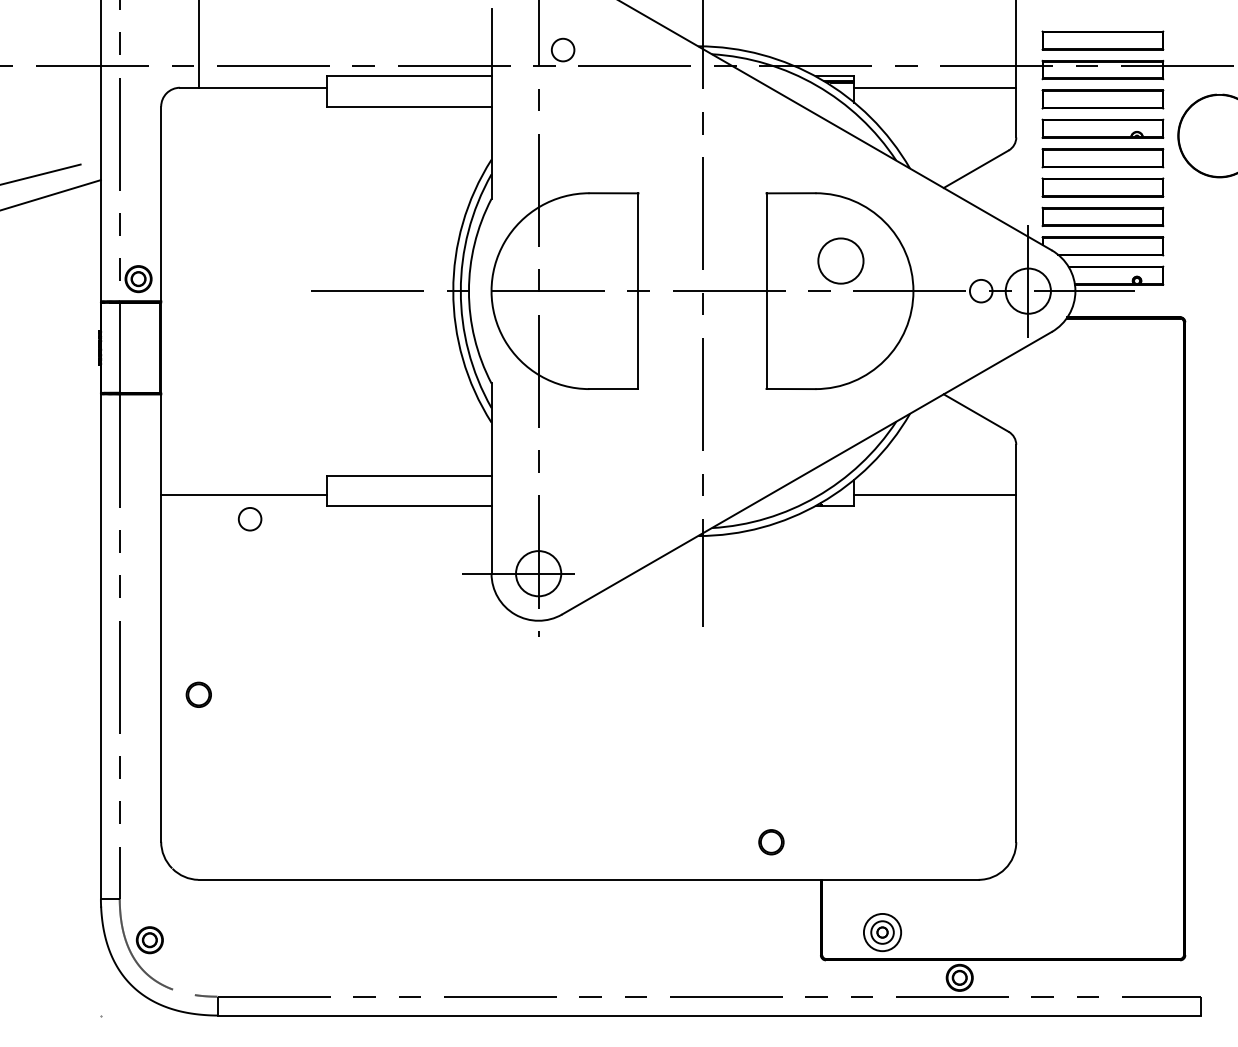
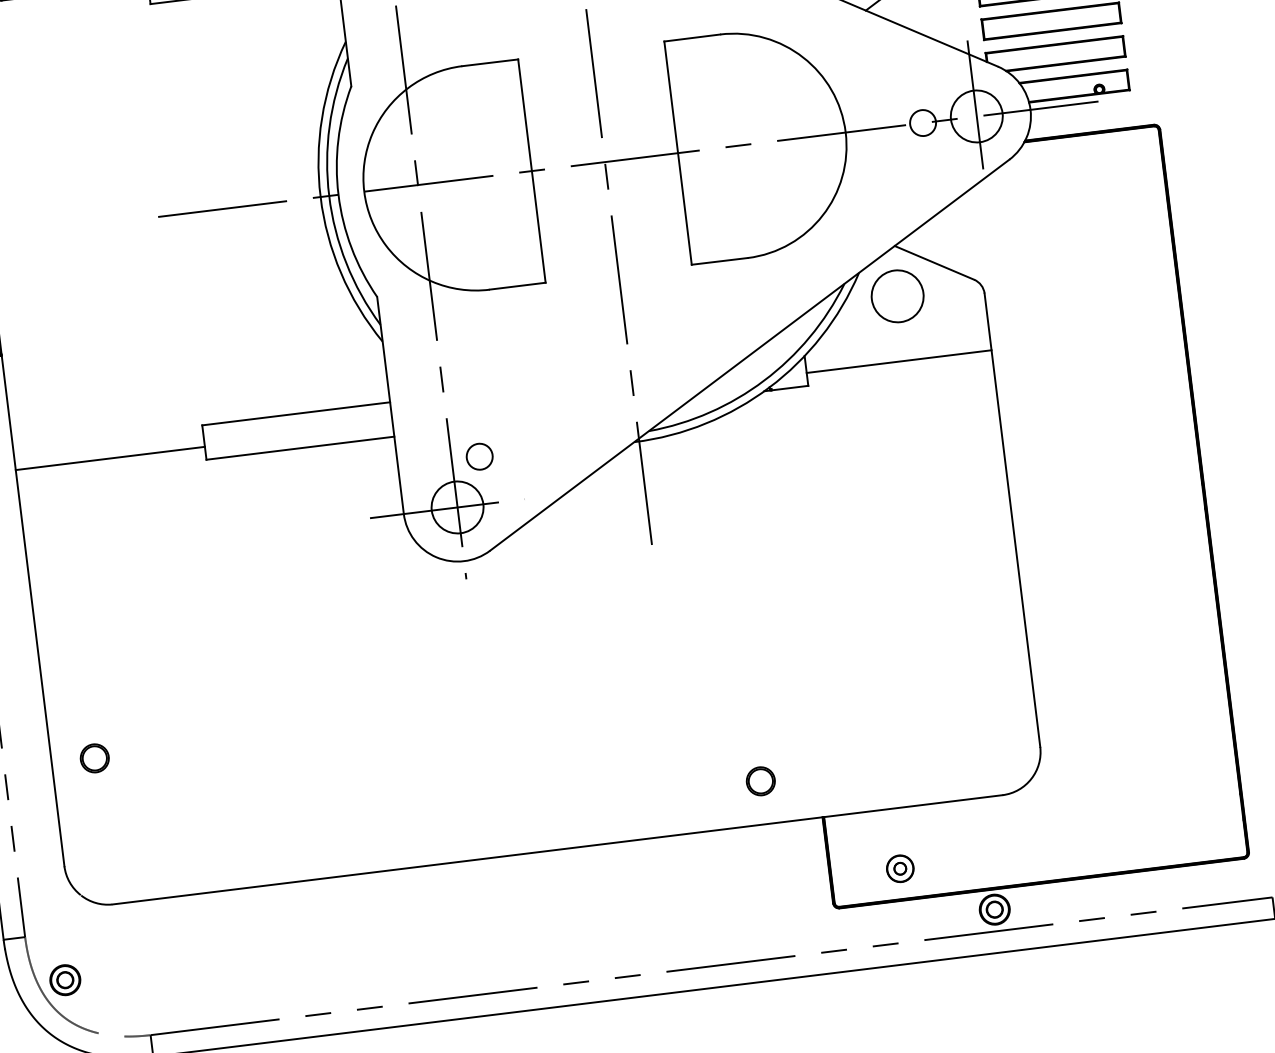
circle: (840, 260) -> (897, 295), moved
circle: (249, 519) -> (479, 457), moved
part: (198, 694) -> (94, 758), moved
circle: (882, 932) -> (900, 868), size x0.62

